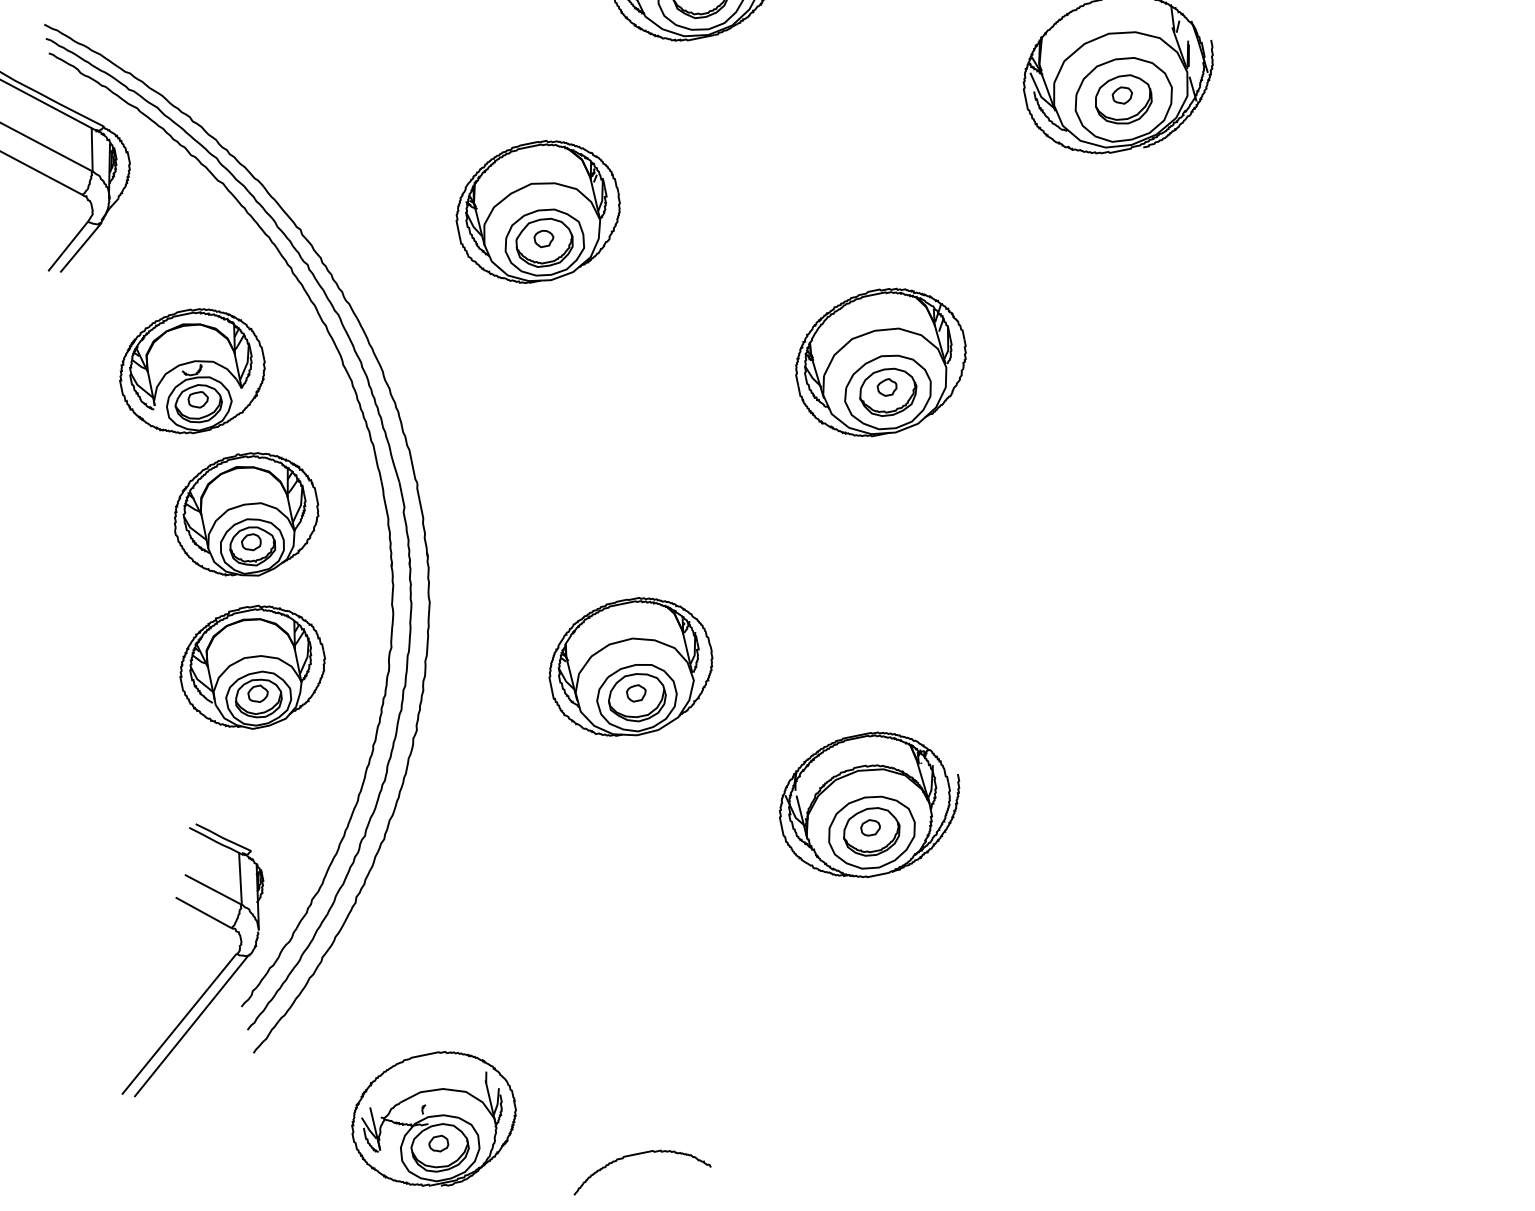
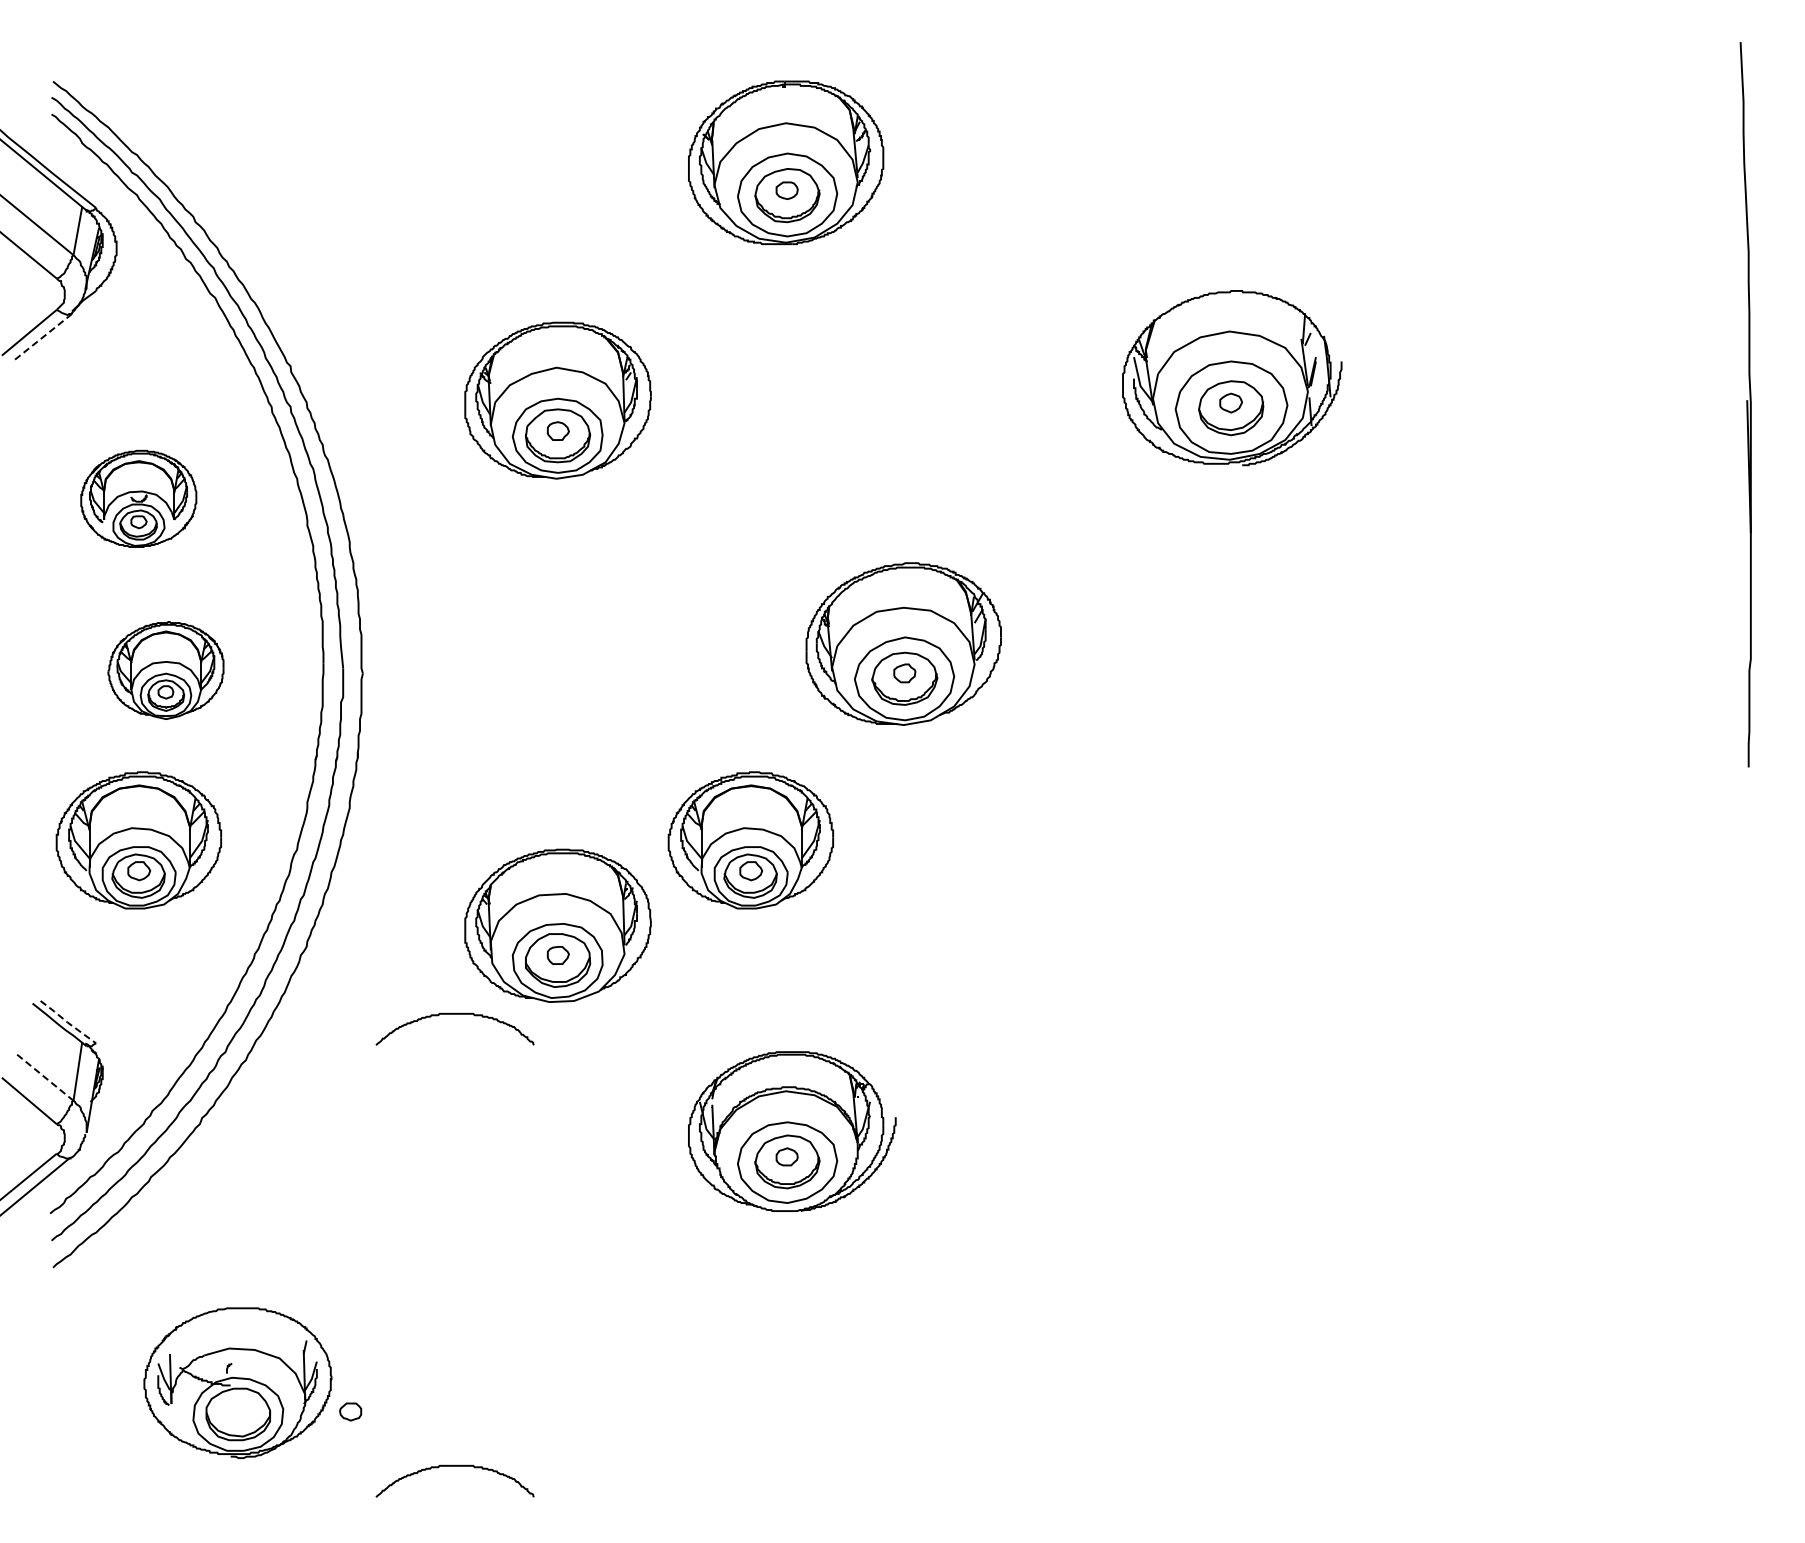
line: (80, 247) -> (43, 336), solid -> dashed
part: (191, 371) -> (138, 498), size x0.7
part: (245, 515) -> (165, 670), size x0.7
part: (783, 559) -> (750, 840), added
curve: (557, 762) -> (454, 1014), added
line: (222, 838) -> (67, 1022), solid -> dashed
line: (213, 890) -> (45, 1078), solid -> dashed
part: (438, 1143) -> (350, 1411), moved

